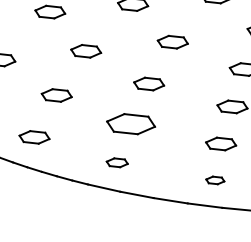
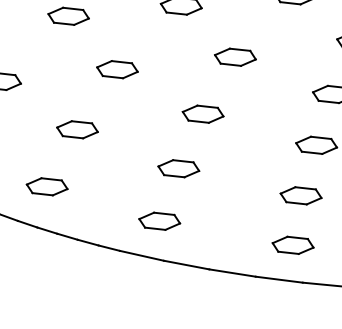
part: (131, 123) -> (179, 167), size x0.62
part: (117, 162) -> (160, 220), size x1.43
part: (215, 180) -> (293, 245), size x1.67

